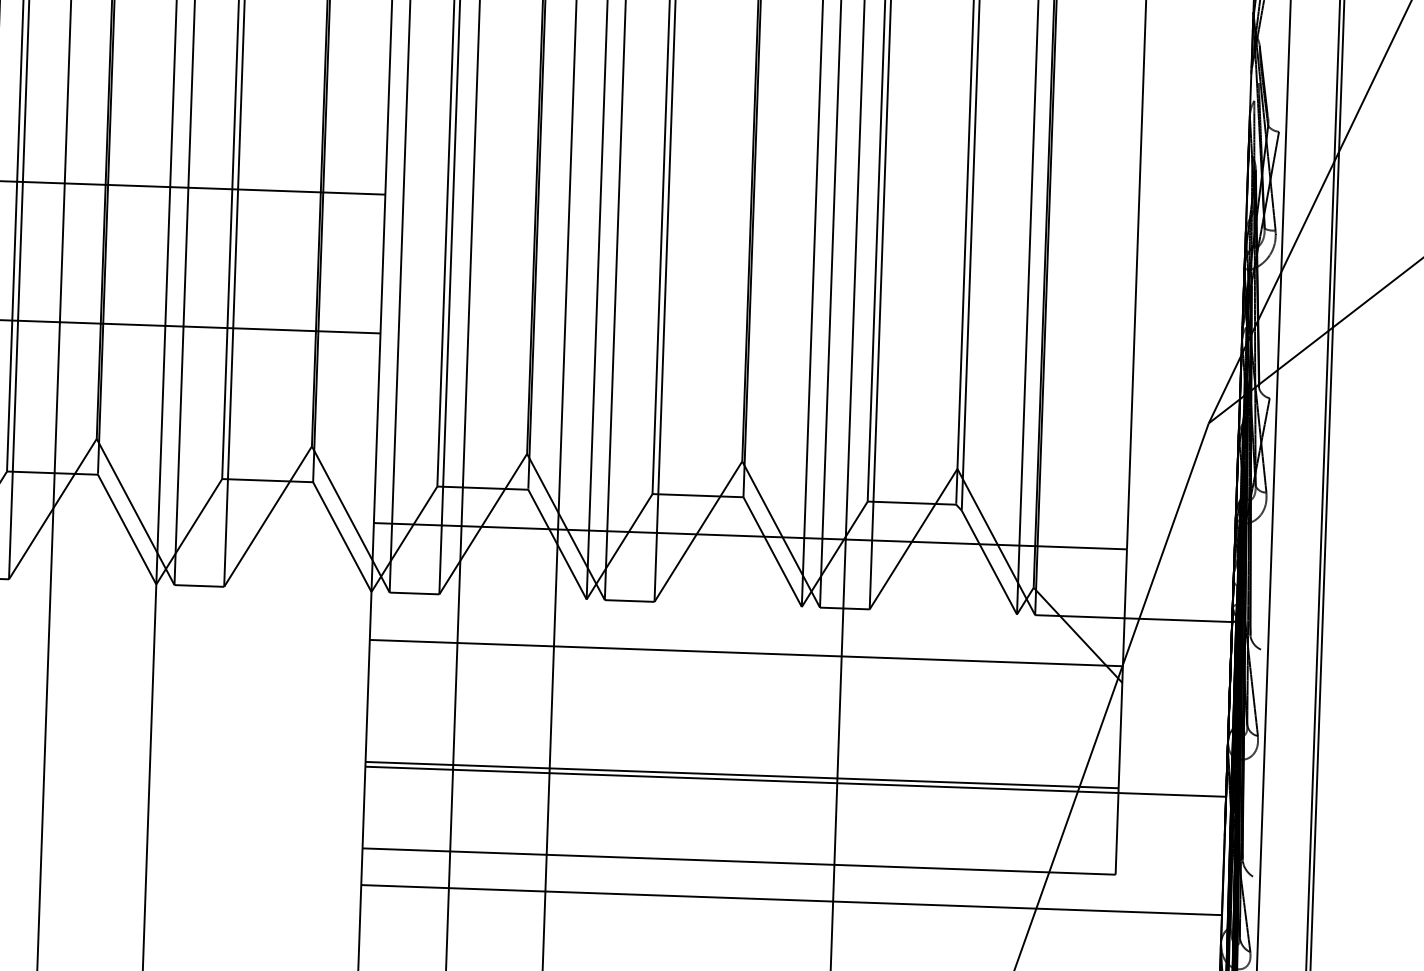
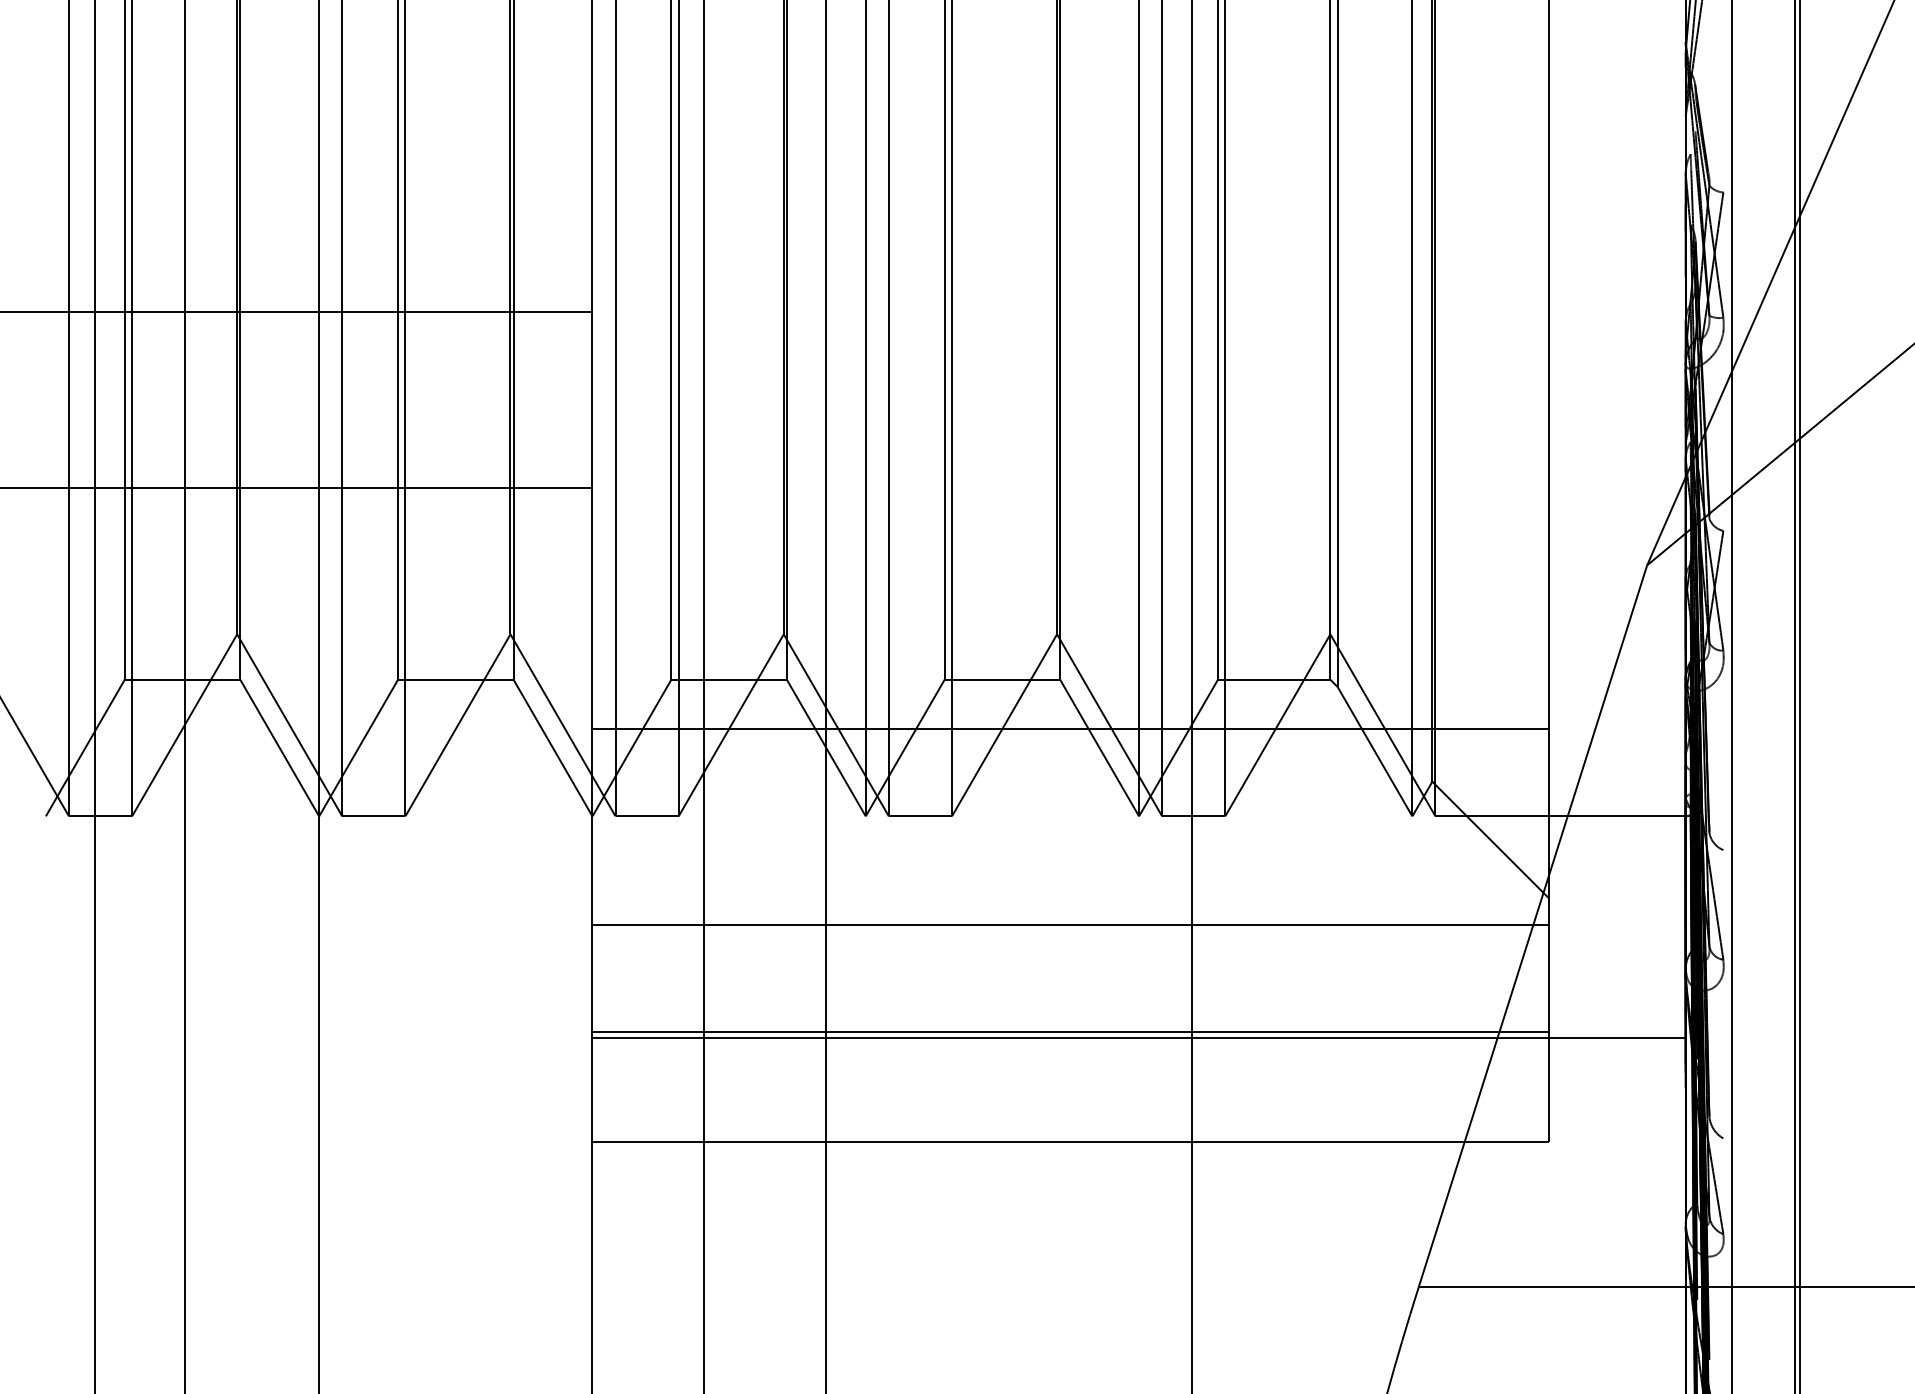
line: (746, 653) -> (1070, 925), moved
line: (791, 899) -> (1138, 1188), removed

